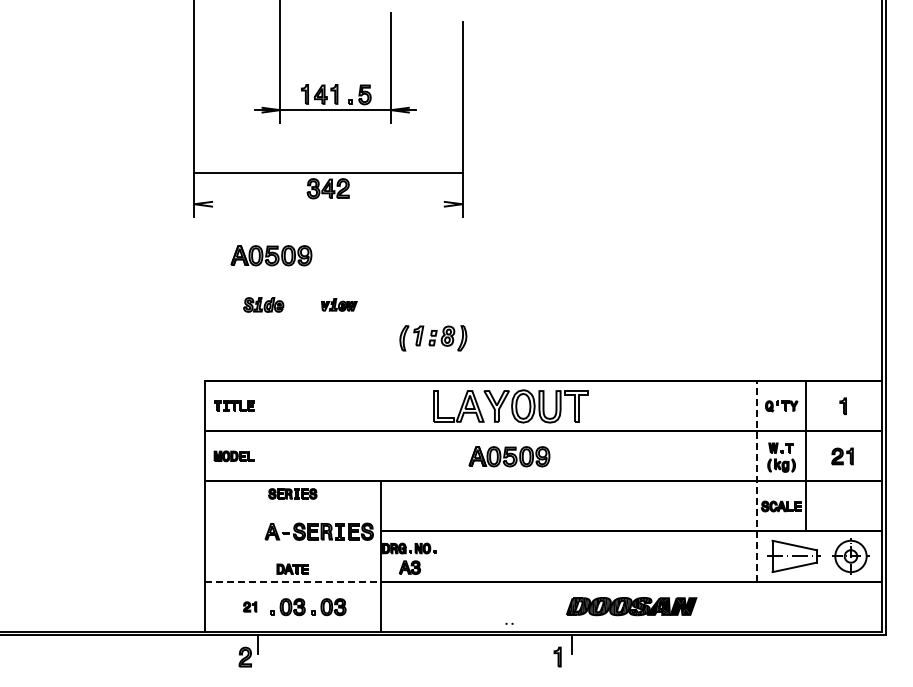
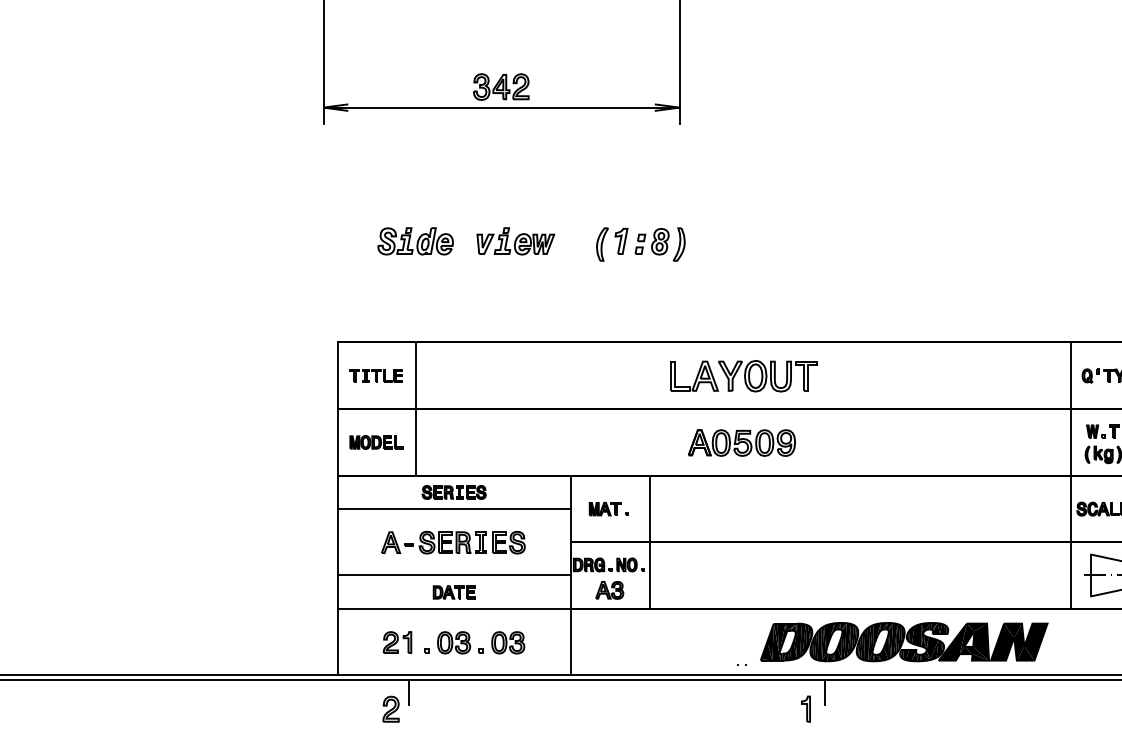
line: (328, 173) -> (501, 107), moved
part: (271, 255) -> (425, 175), removed
part: (263, 304) -> (415, 240), size x1.43
part: (339, 304) -> (516, 240), size x1.67
part: (433, 338) -> (641, 244), moved
part: (510, 406) -> (743, 376), size x0.71
line: (263, 430) -> (415, 408), added
line: (756, 480) -> (1070, 474), dashed -> solid
line: (292, 506) -> (453, 509), added
part: (409, 506) -> (609, 509), added
part: (318, 531) -> (452, 542), moved
line: (440, 531) -> (650, 542), added
line: (292, 556) -> (453, 575), added
line: (292, 581) -> (453, 608), dashed -> solid
part: (249, 606) -> (396, 641), size x1.67
part: (631, 606) -> (904, 641), size x1.67

